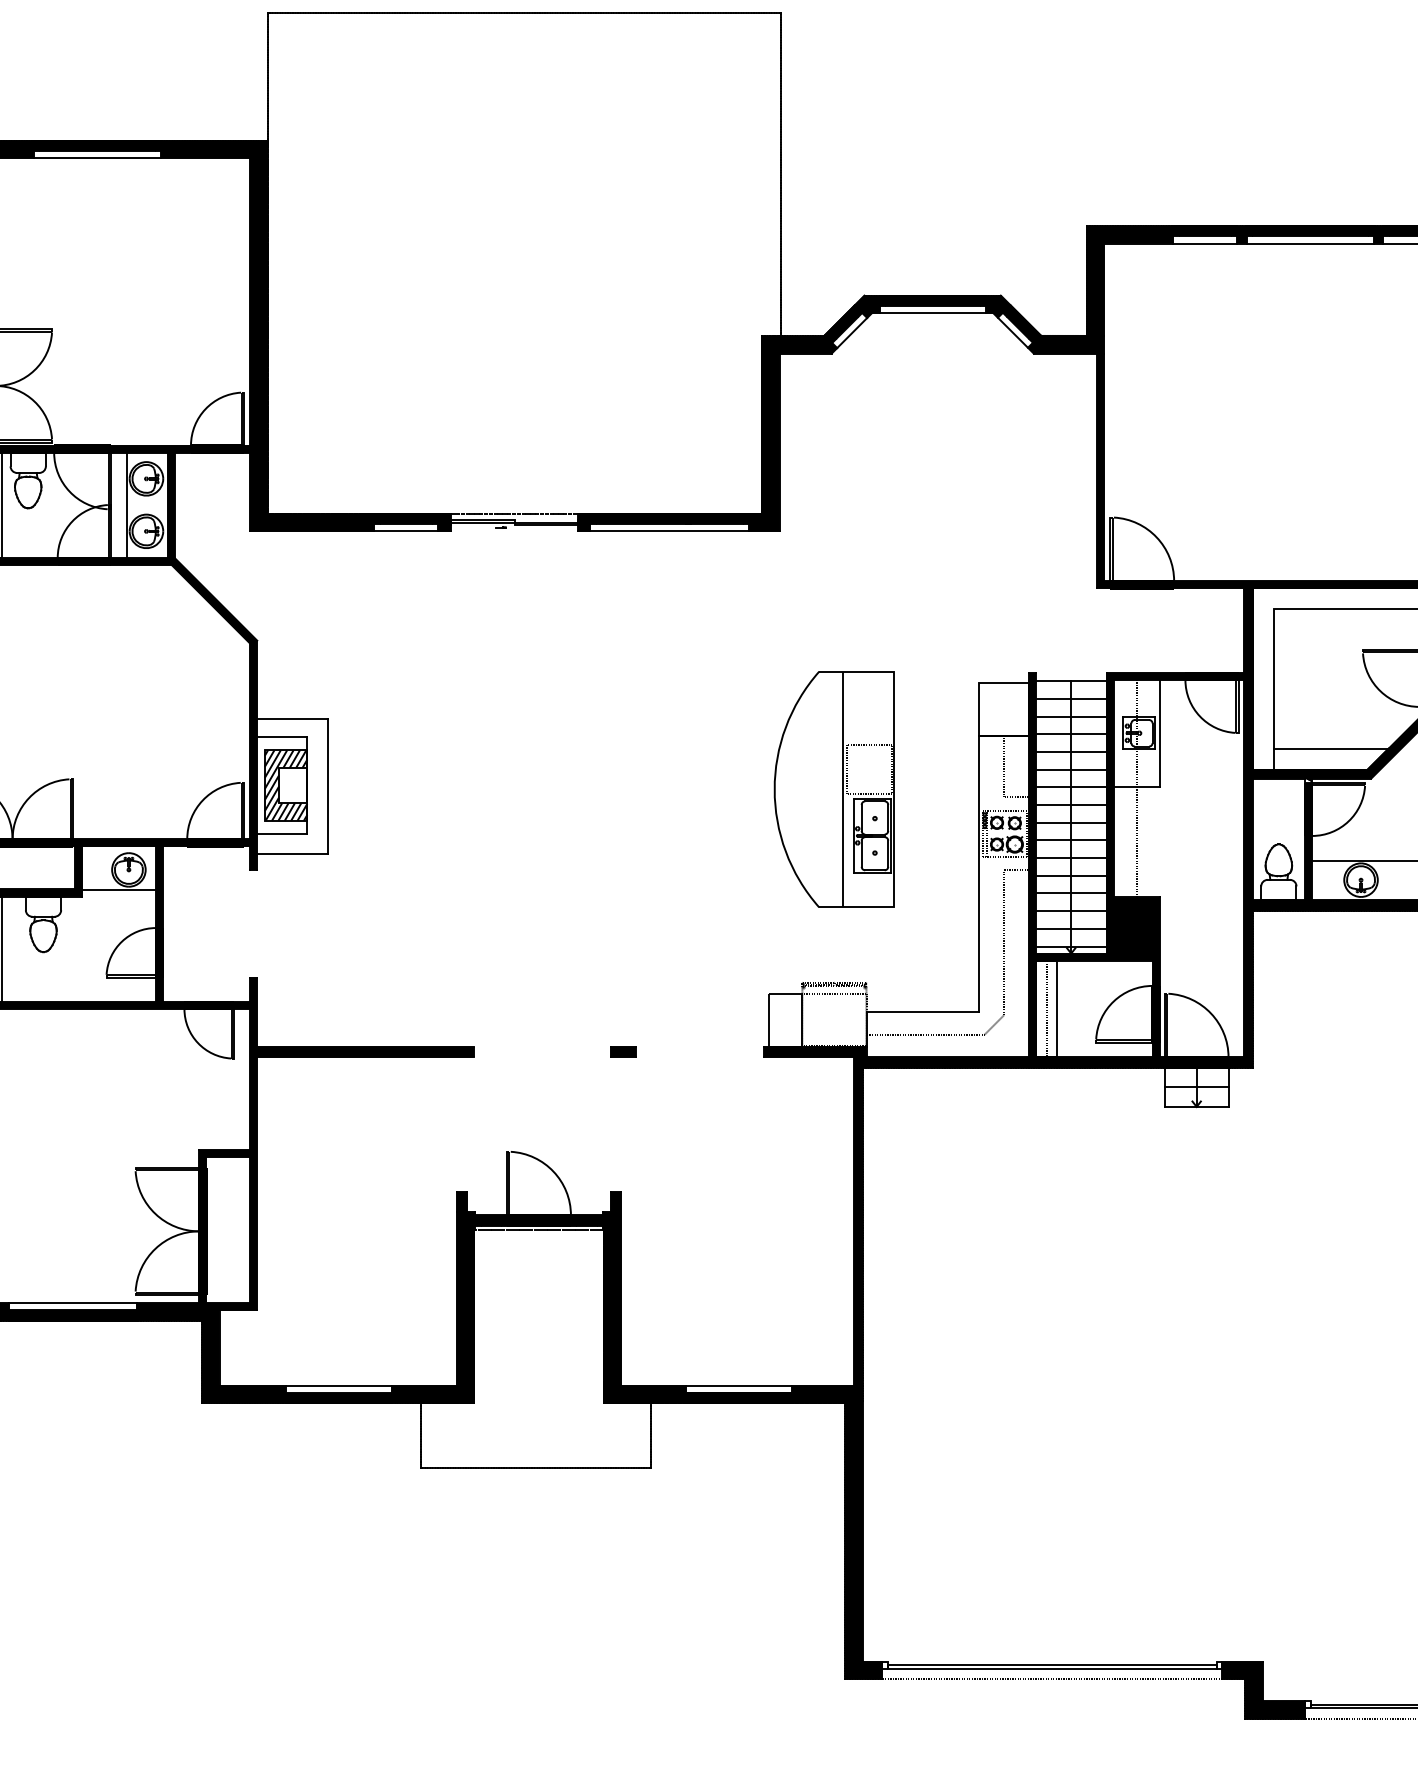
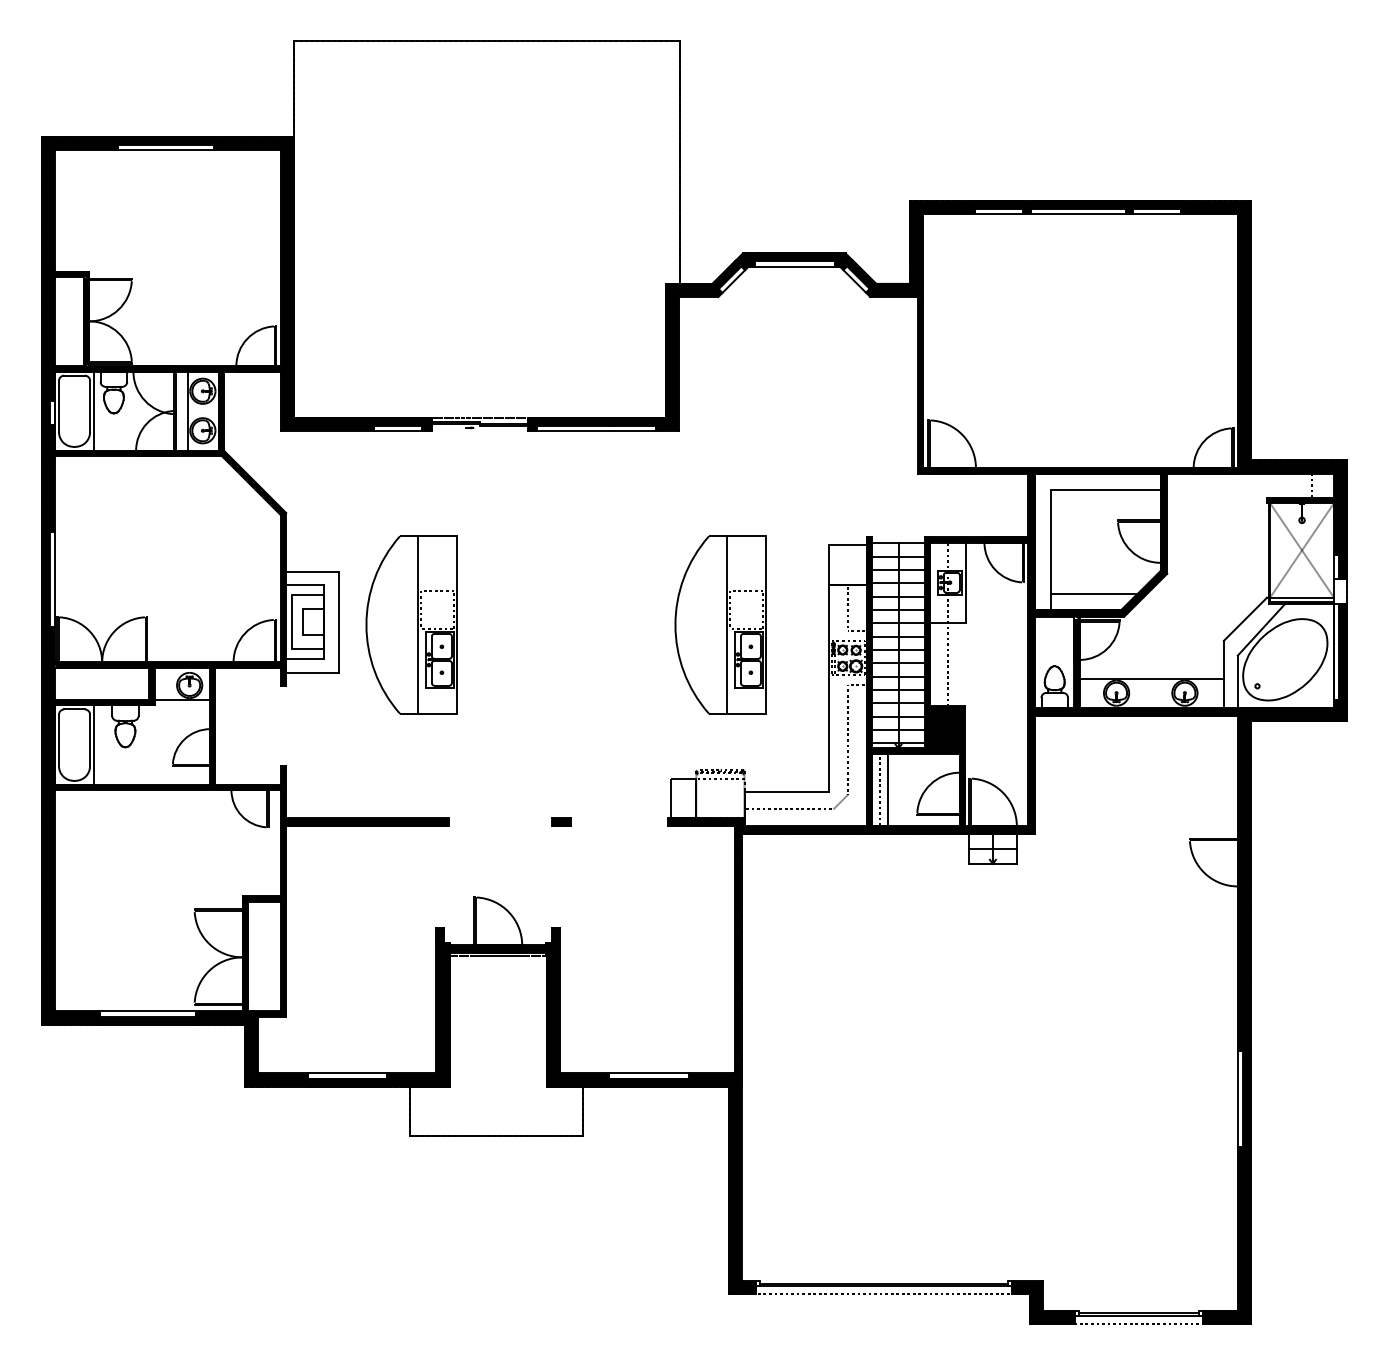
hatch: (285, 784) -> (307, 621), removed
part: (423, 788) -> (411, 624), added

